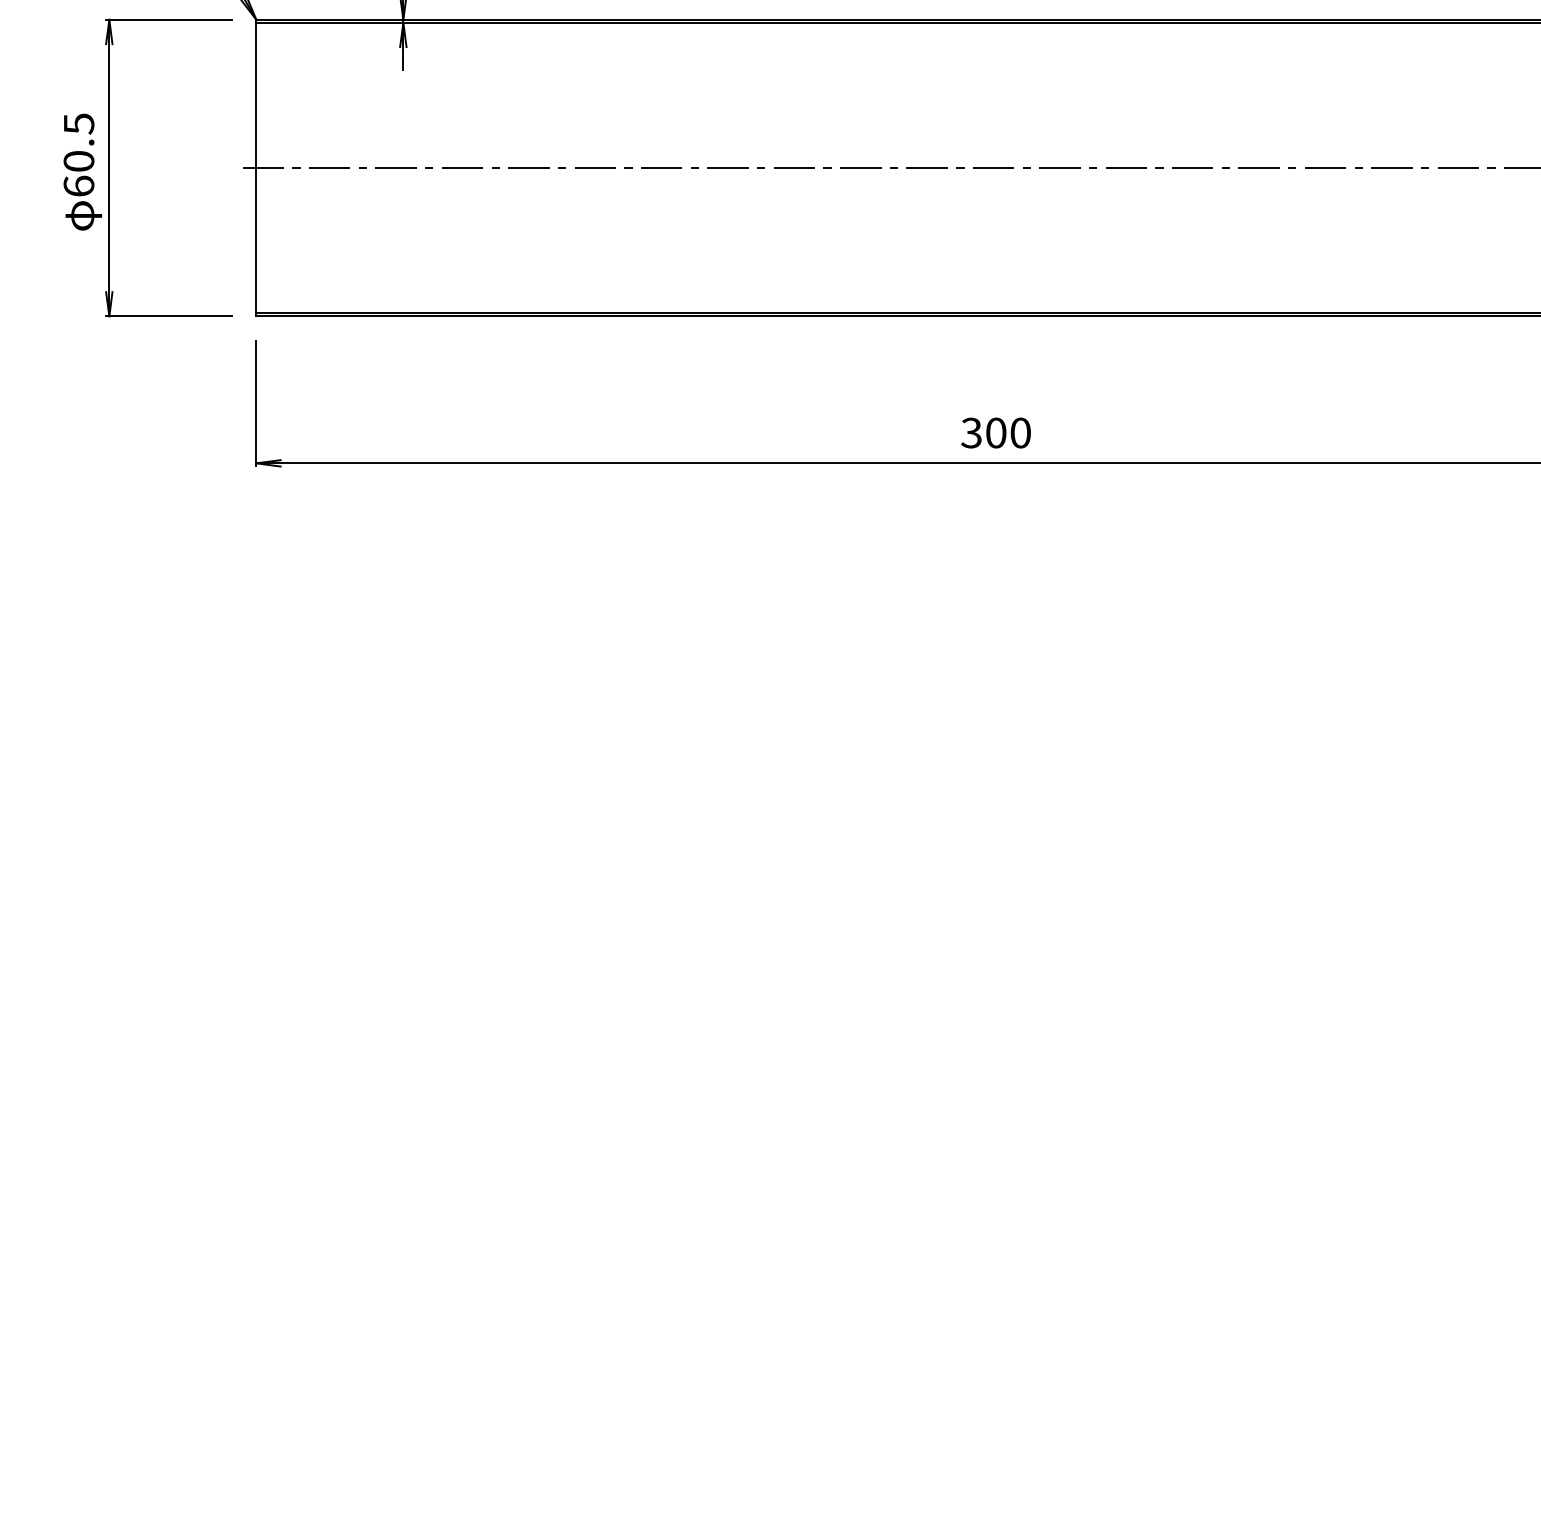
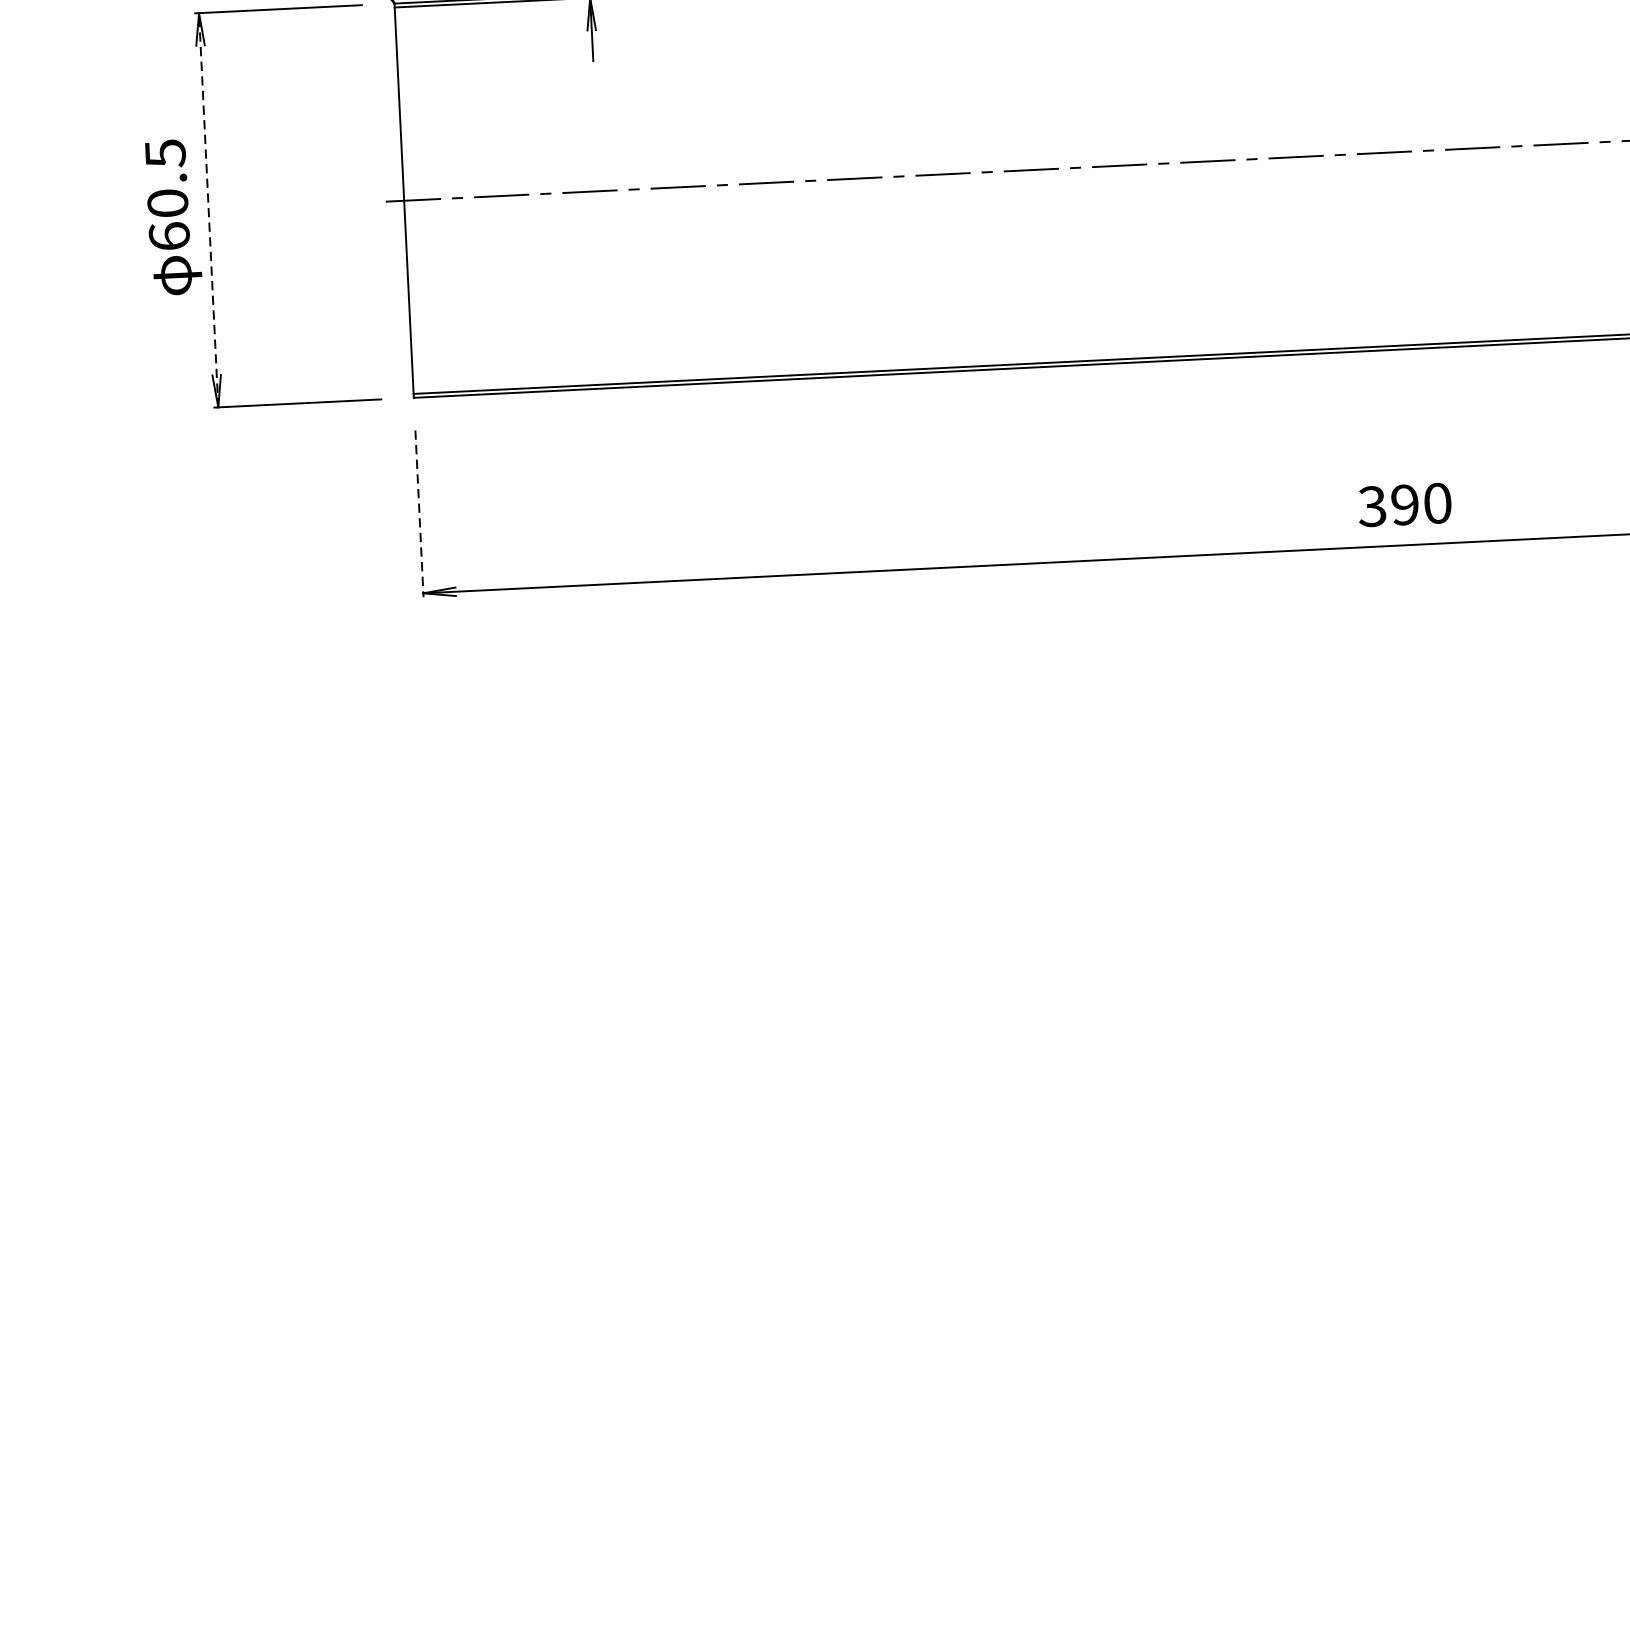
line: (109, 167) -> (208, 209), solid -> dashed
line: (256, 403) -> (419, 513), solid -> dashed
text: (996, 432) -> (1405, 504), 300 -> 390

